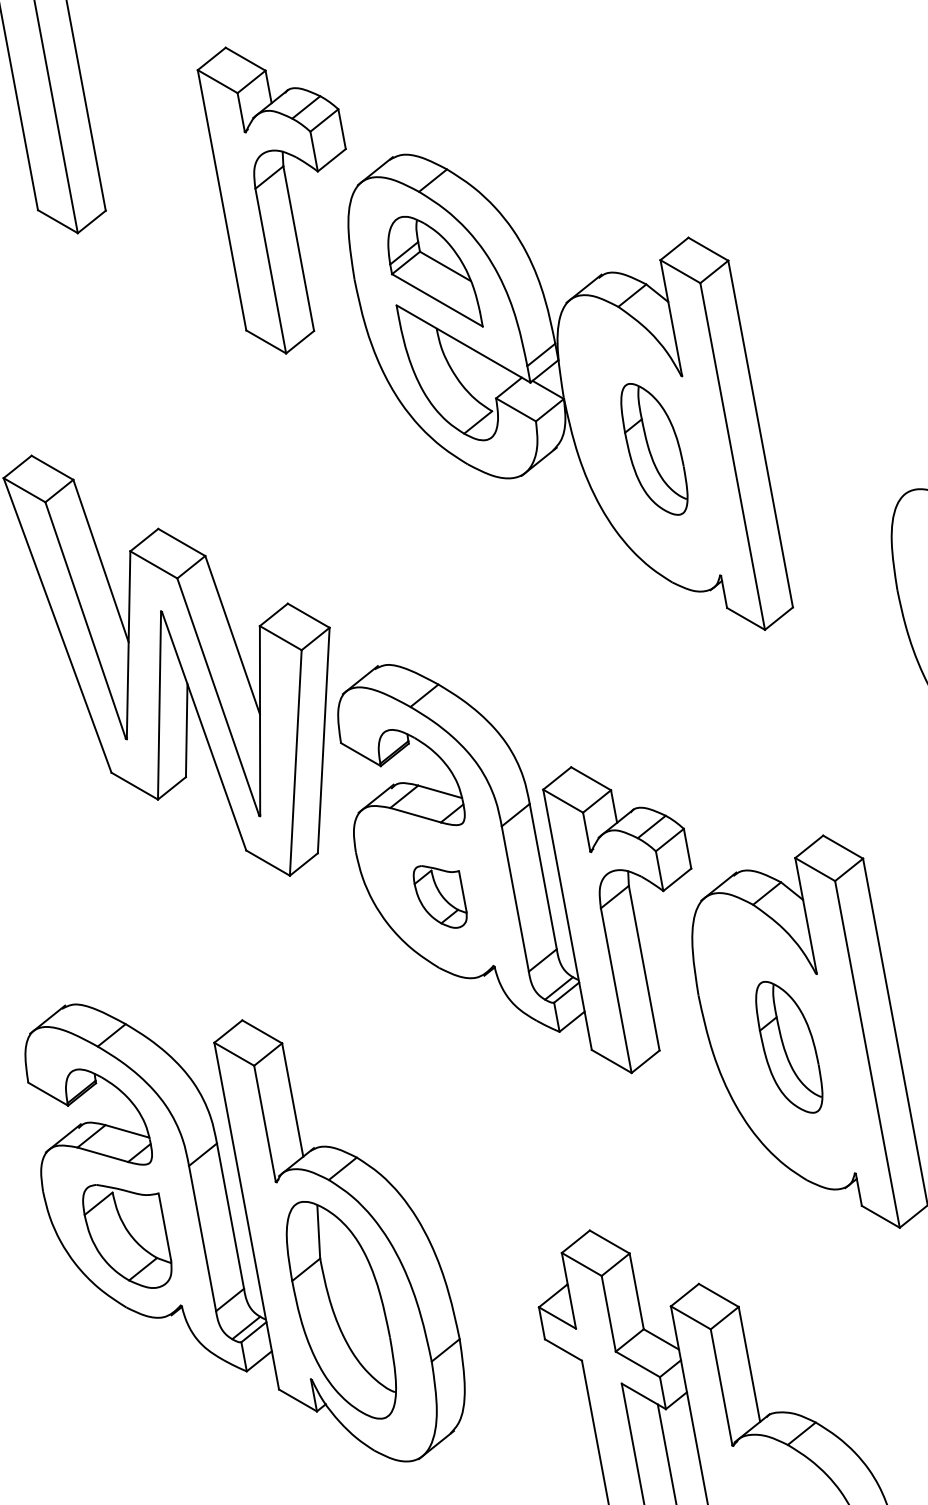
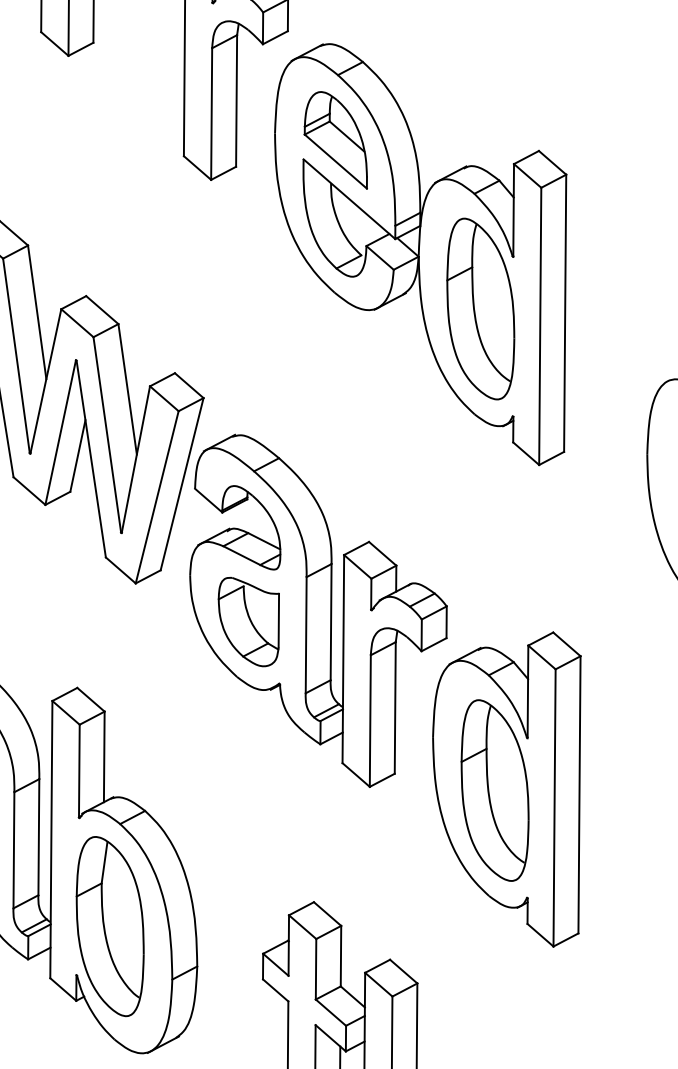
part: (654, 449) -> (480, 309), size x1.67
part: (440, 896) -> (248, 622), size x1.67
part: (789, 1047) -> (495, 790), size x1.67

